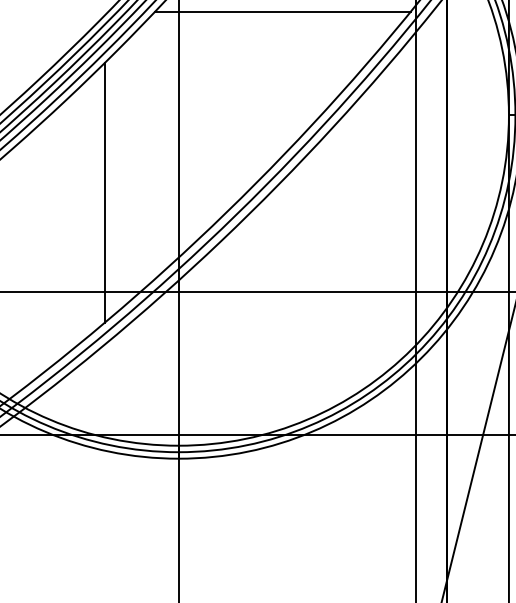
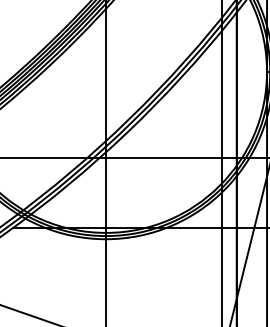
line: (282, 12) -> (156, 21), removed
line: (103, 192) -> (69, 109), removed

